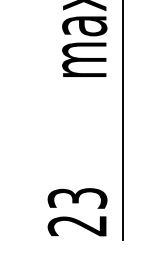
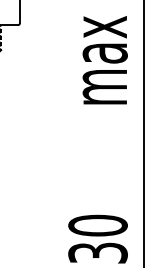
text: (76, 211) -> (97, 238), 23 -> 30

